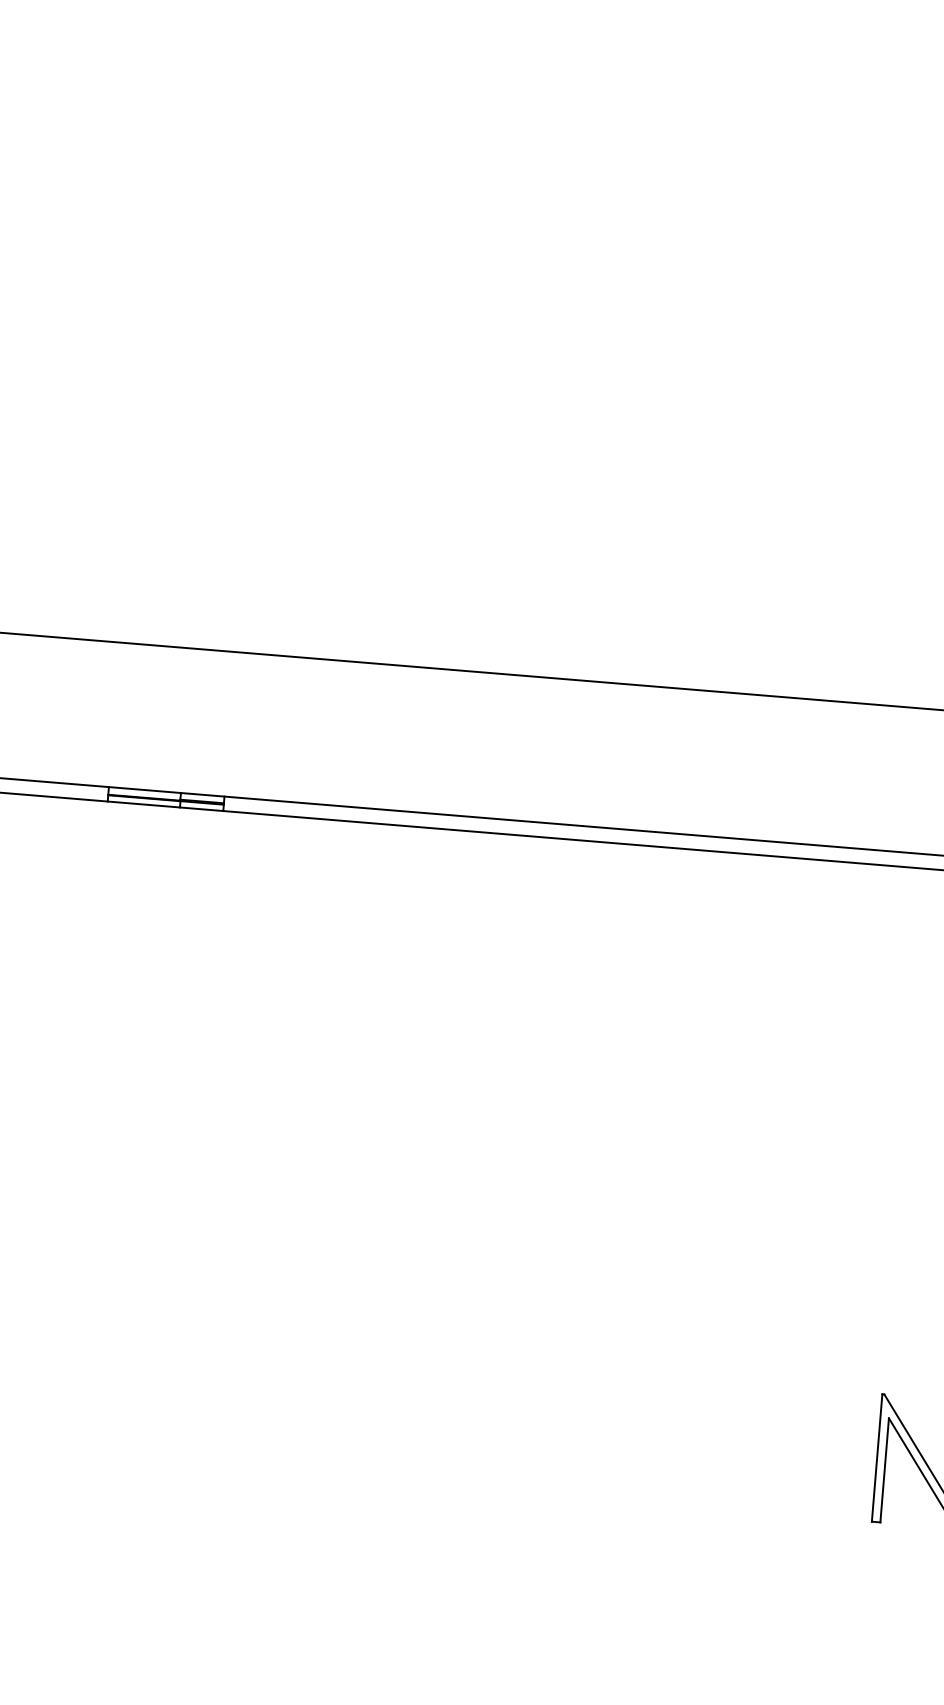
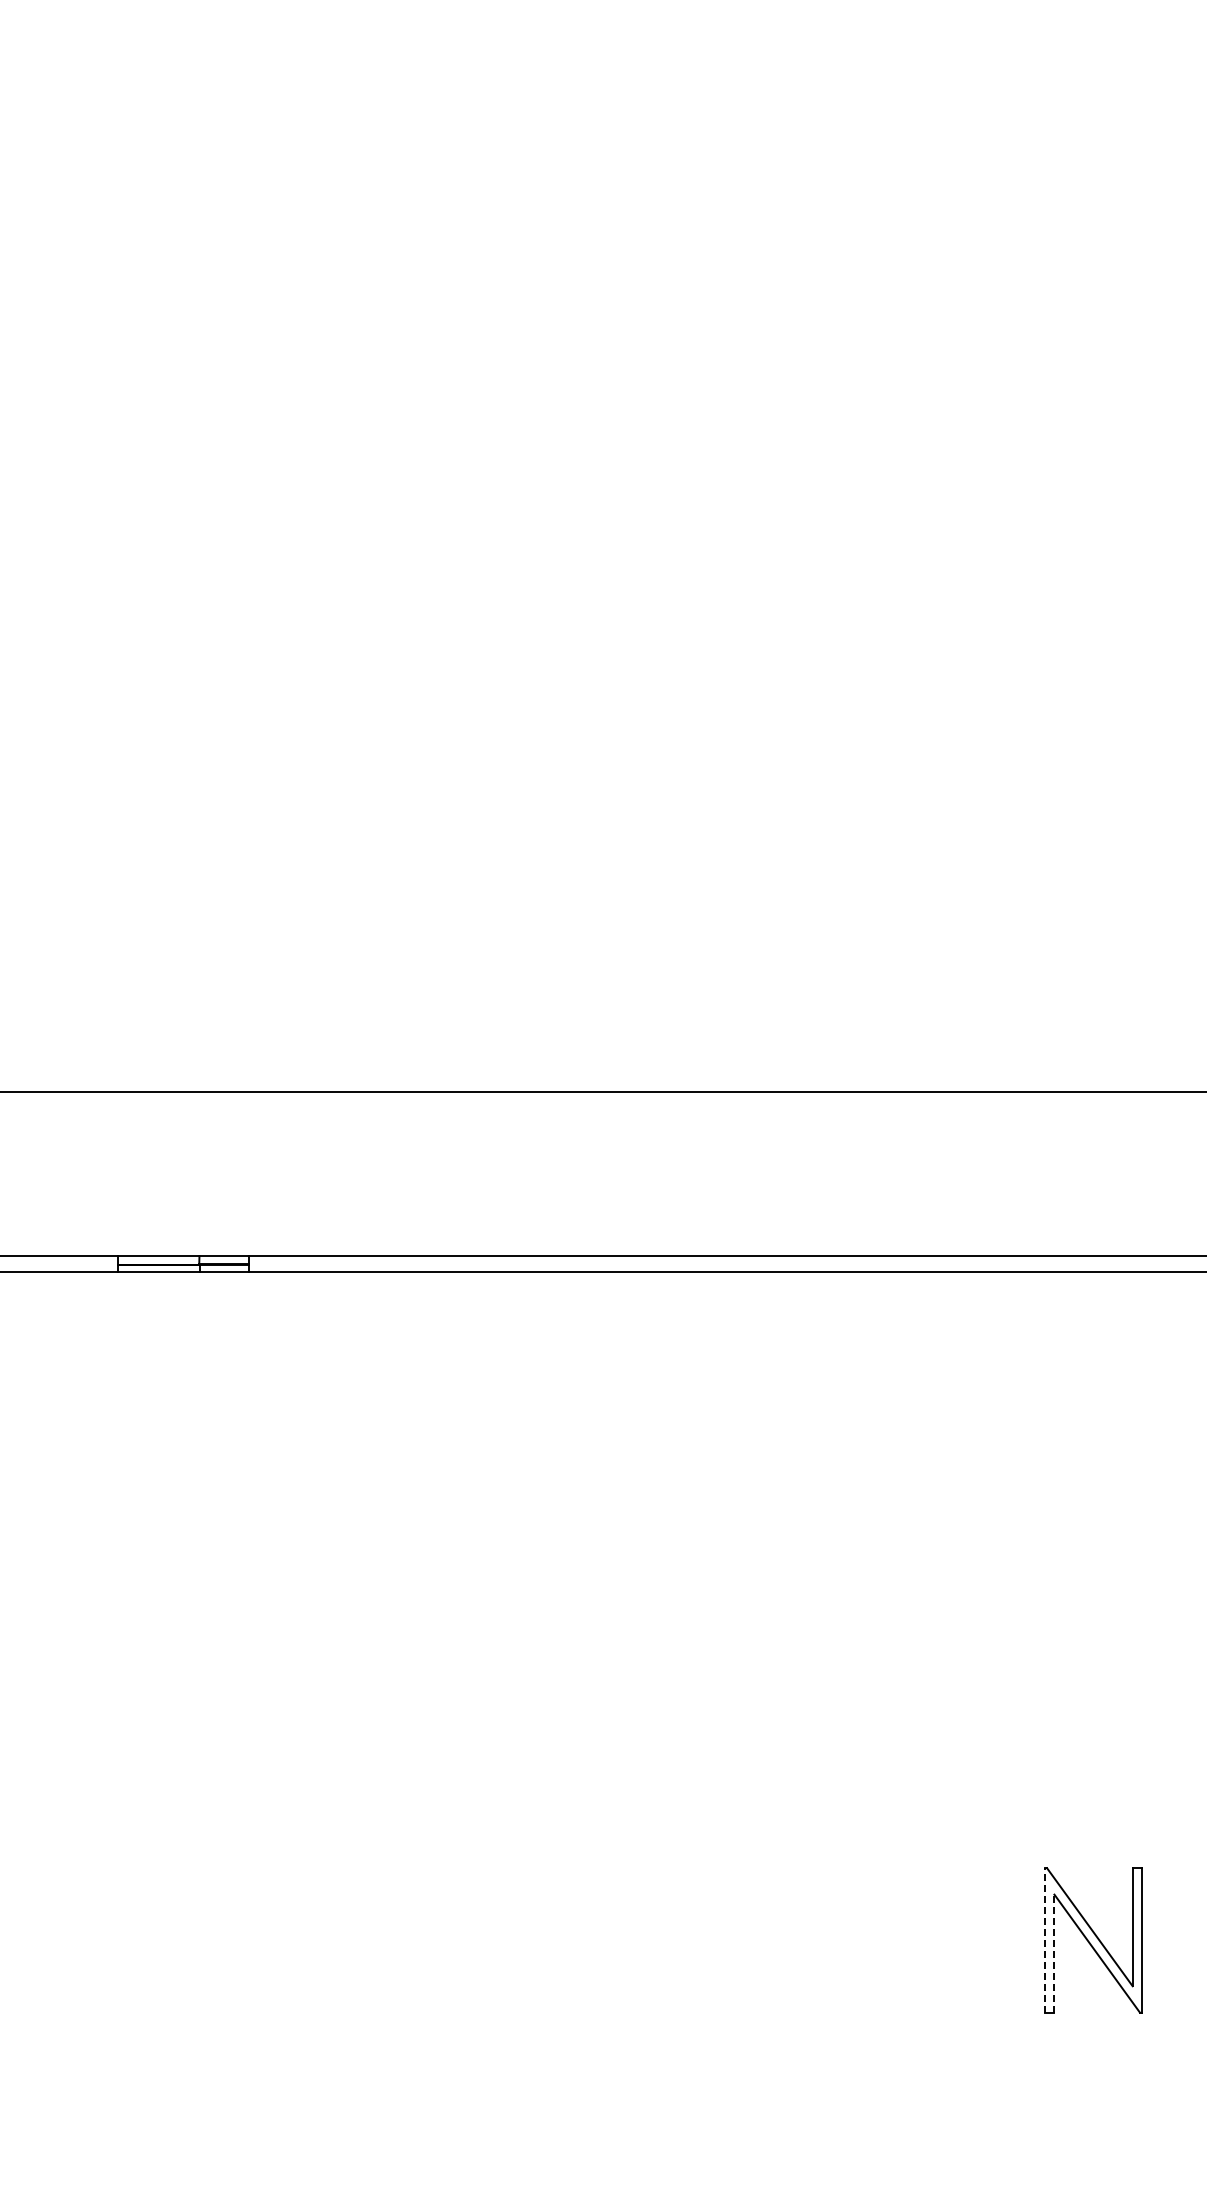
line: (876, 1457) -> (1044, 1939), solid -> dashed
line: (884, 1470) -> (1054, 1953), solid -> dashed

